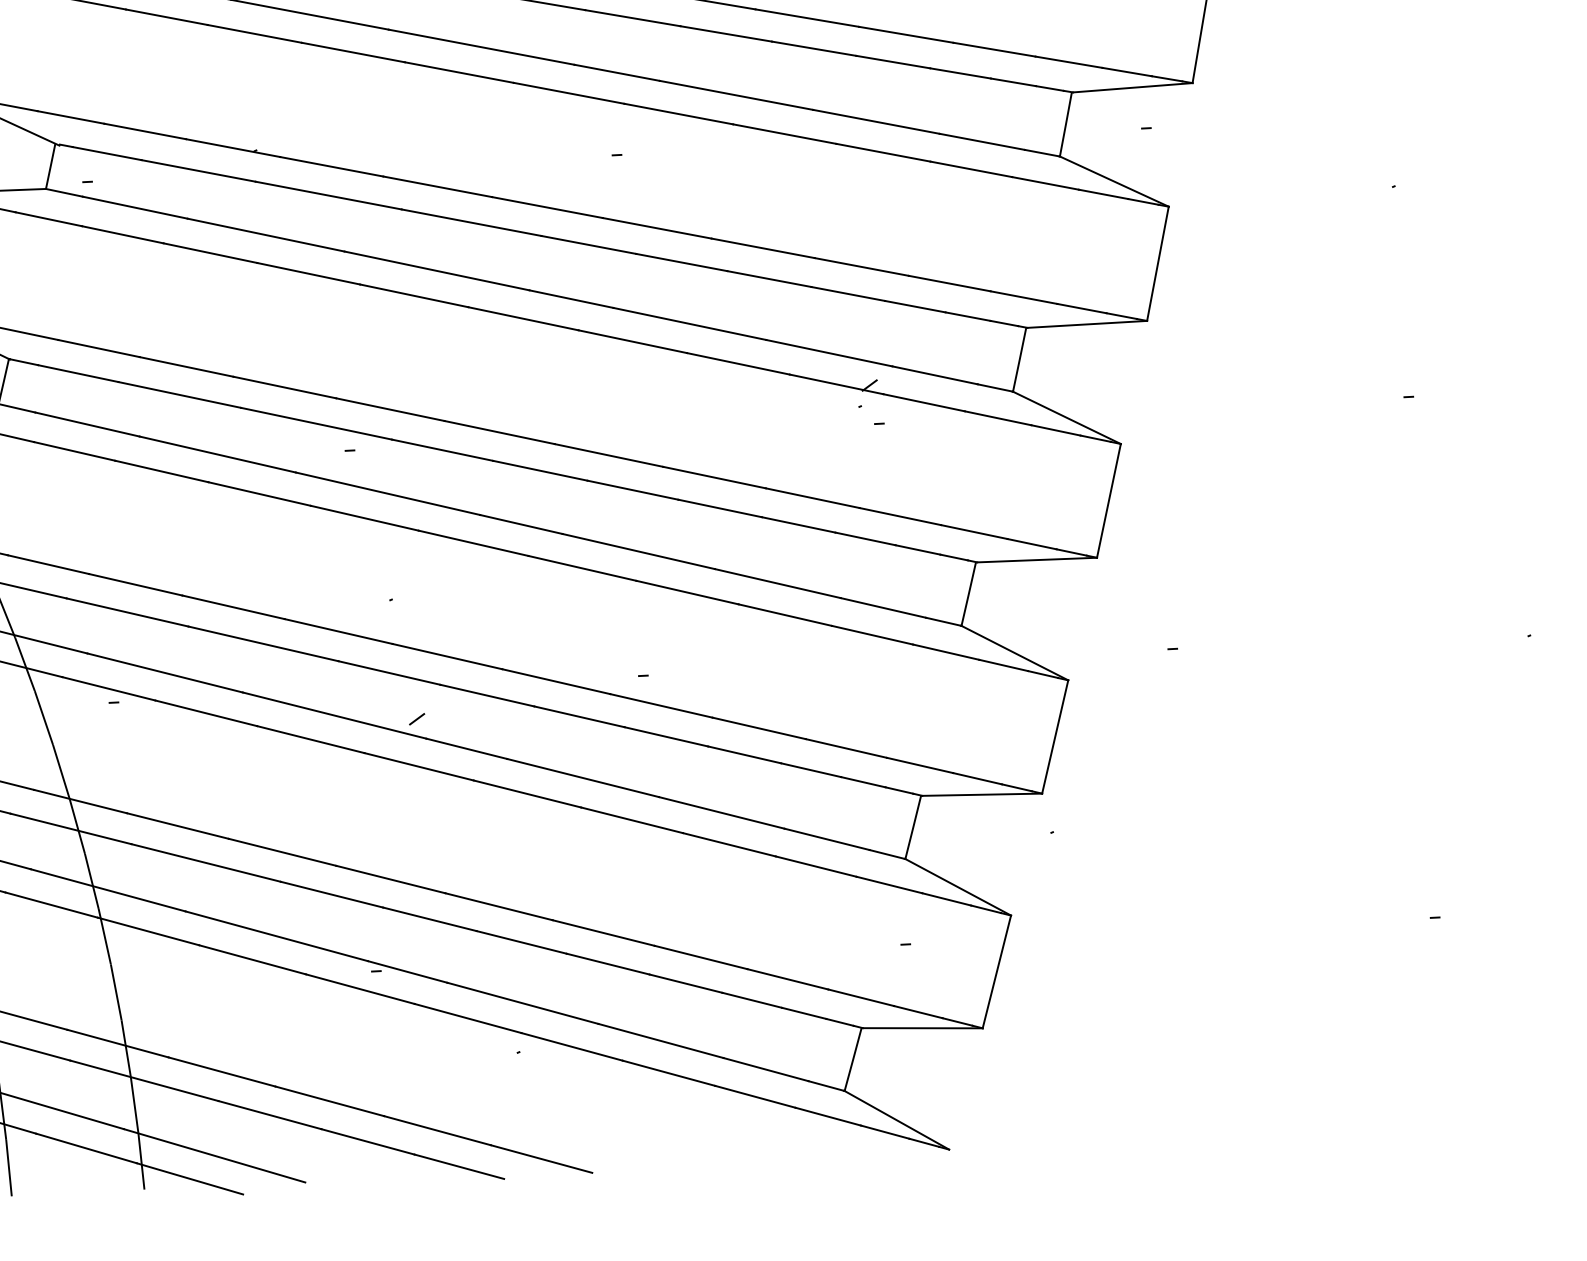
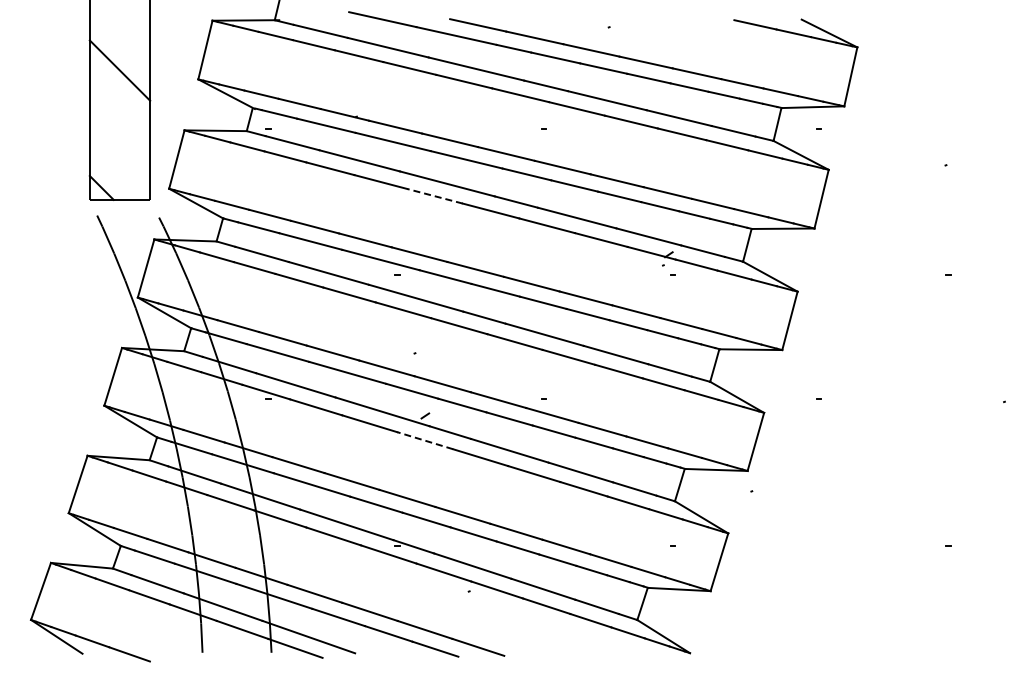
line: (415, 296) -> (435, 196), solid -> dashed
line: (417, 766) -> (424, 440), solid -> dashed

